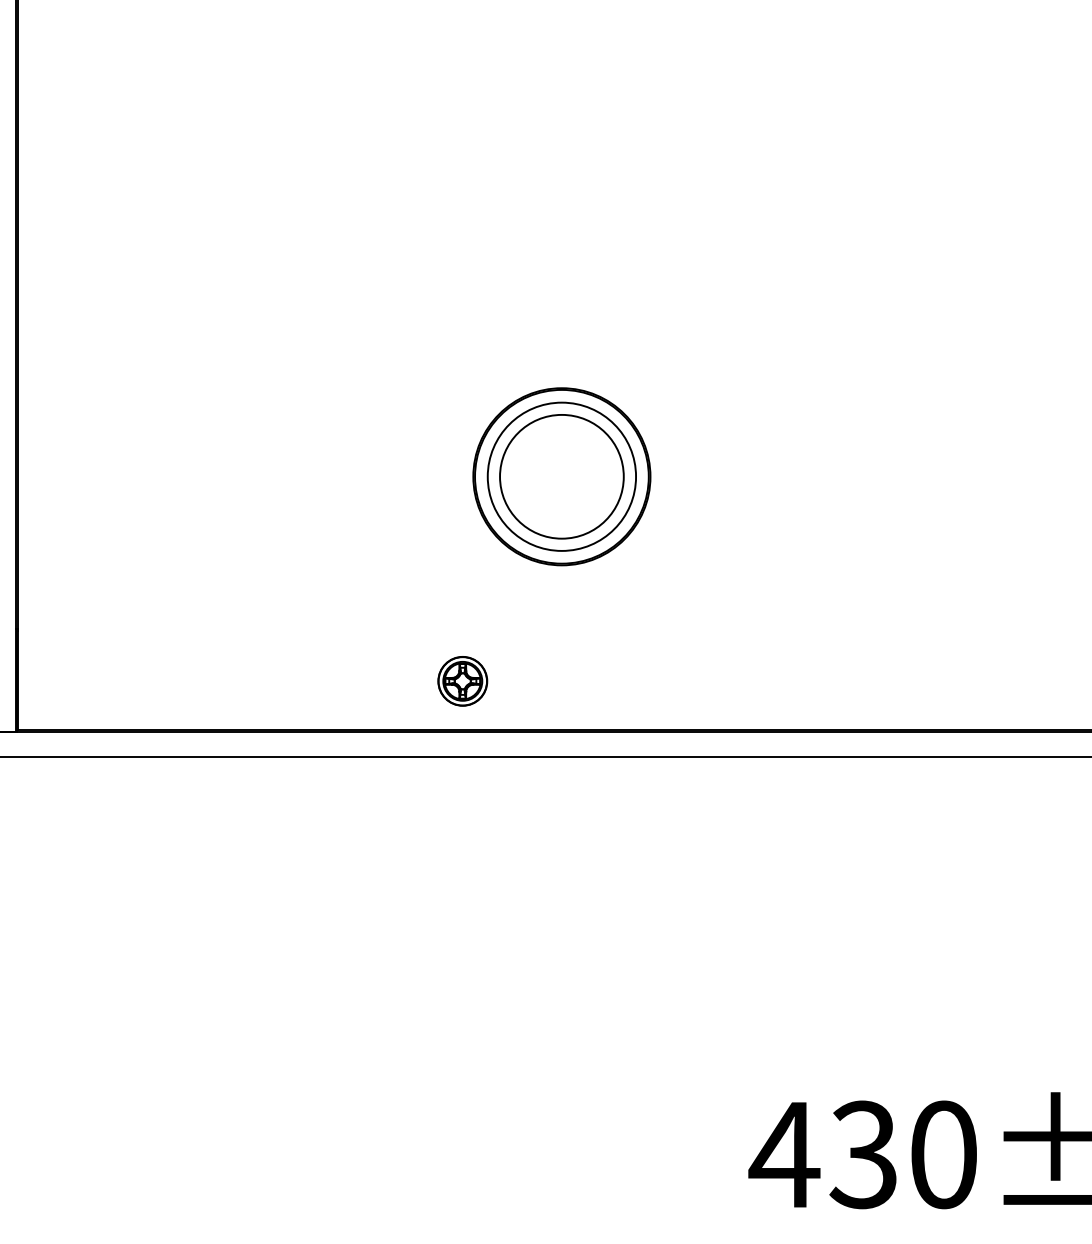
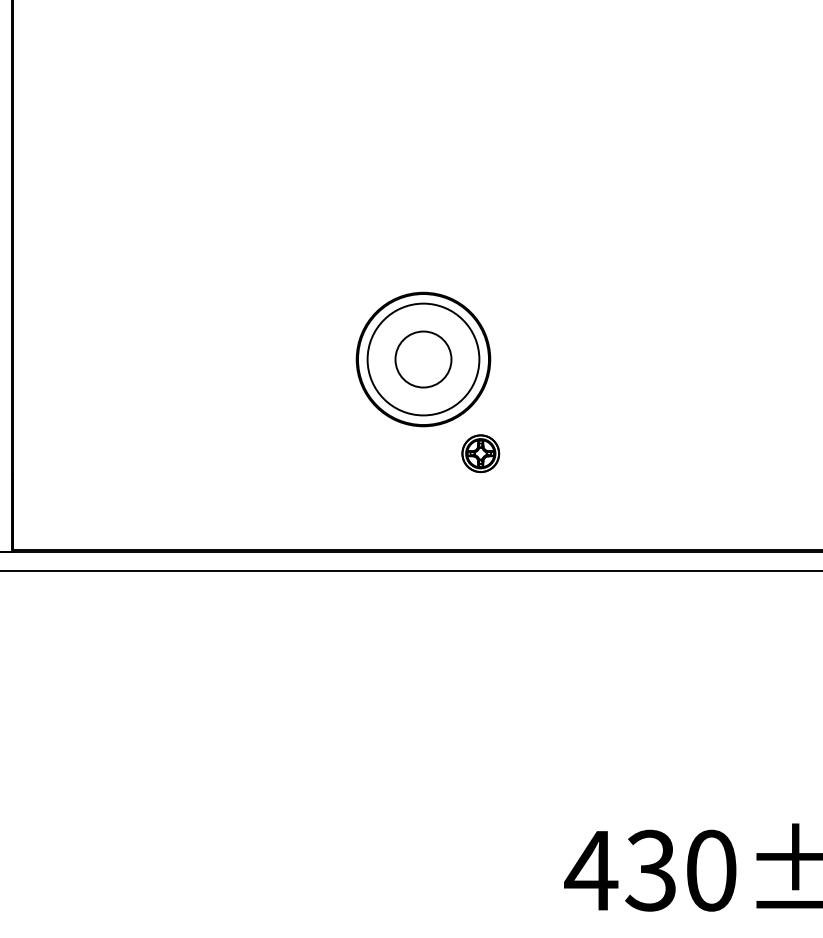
circle: (561, 476) -> (423, 359), size x0.6
part: (462, 681) -> (480, 453), moved

